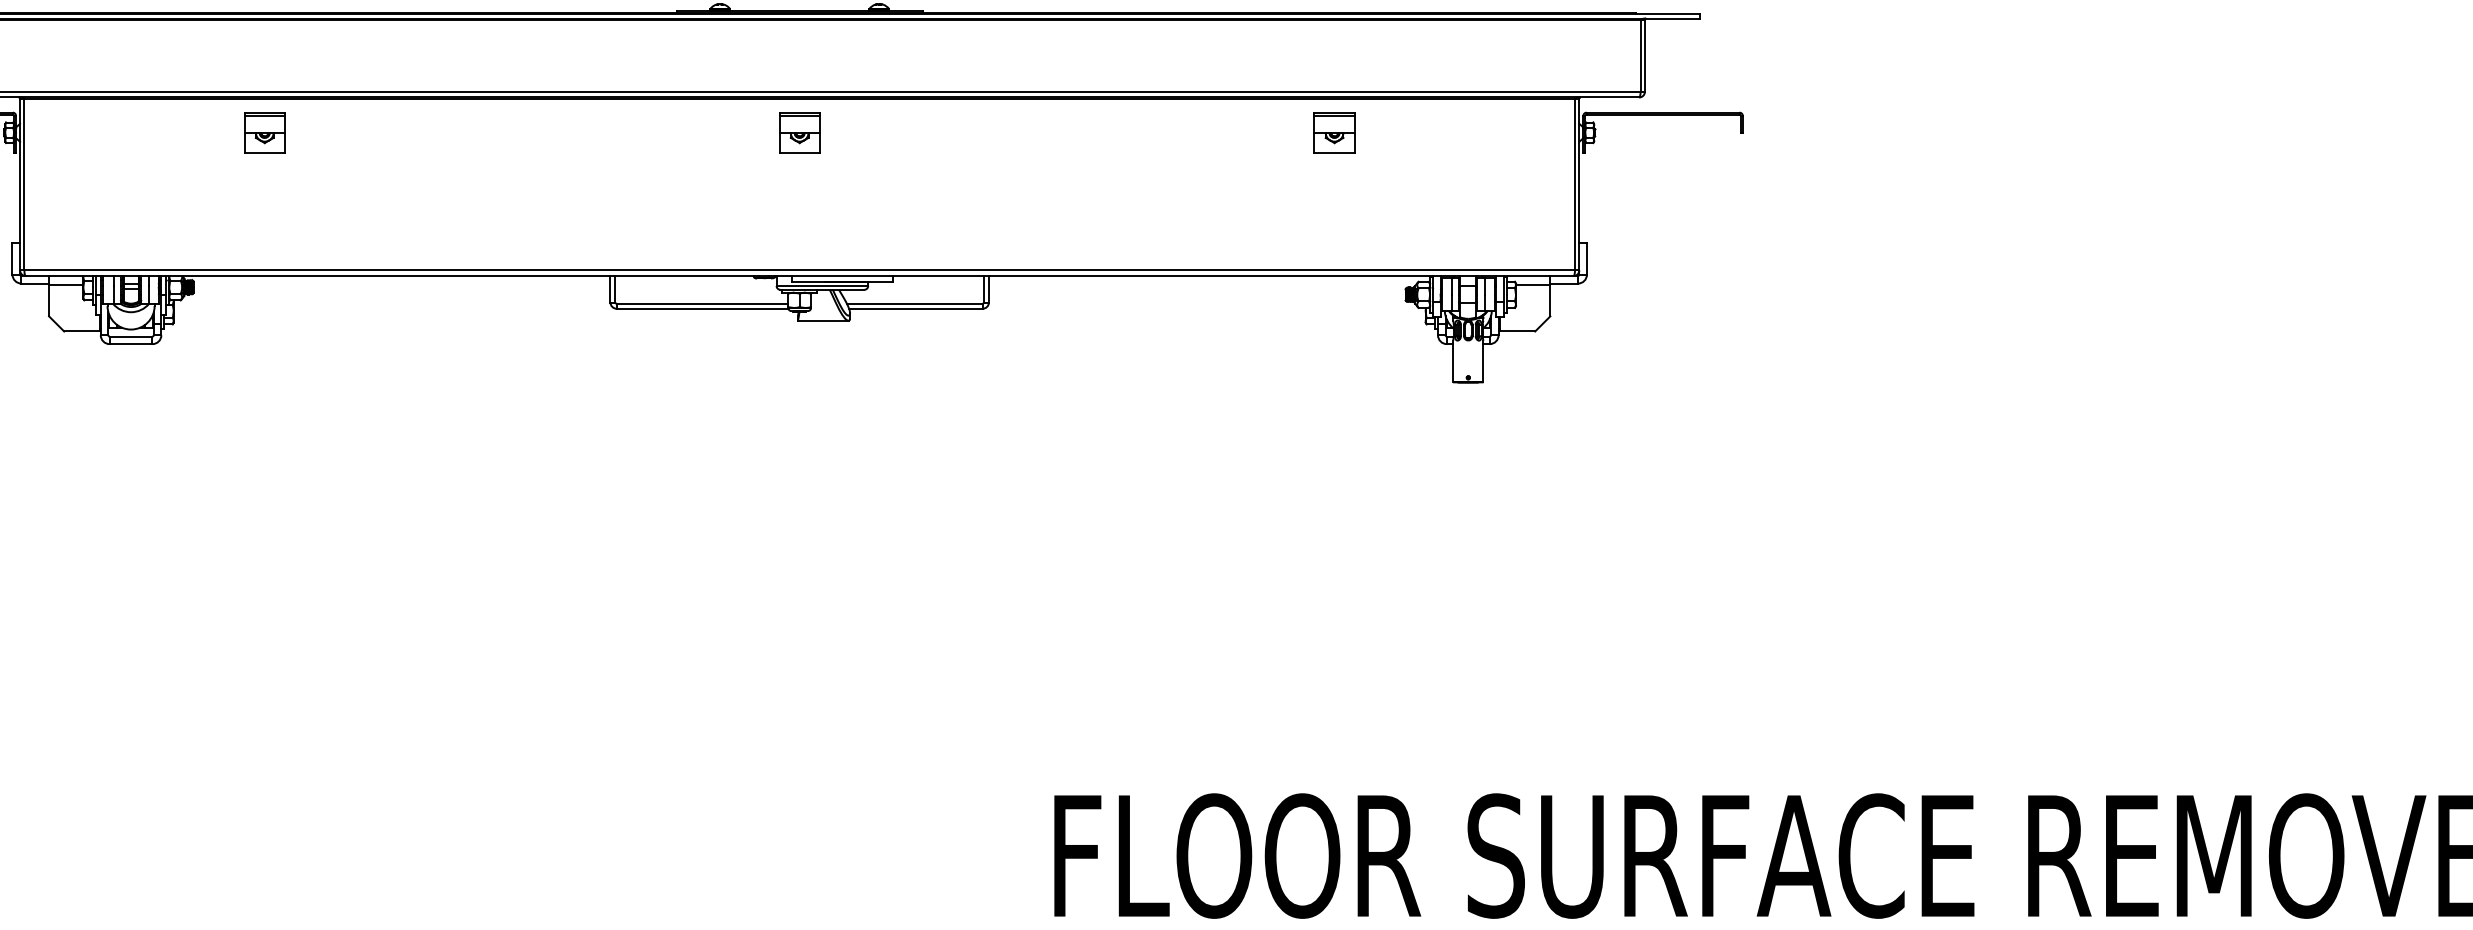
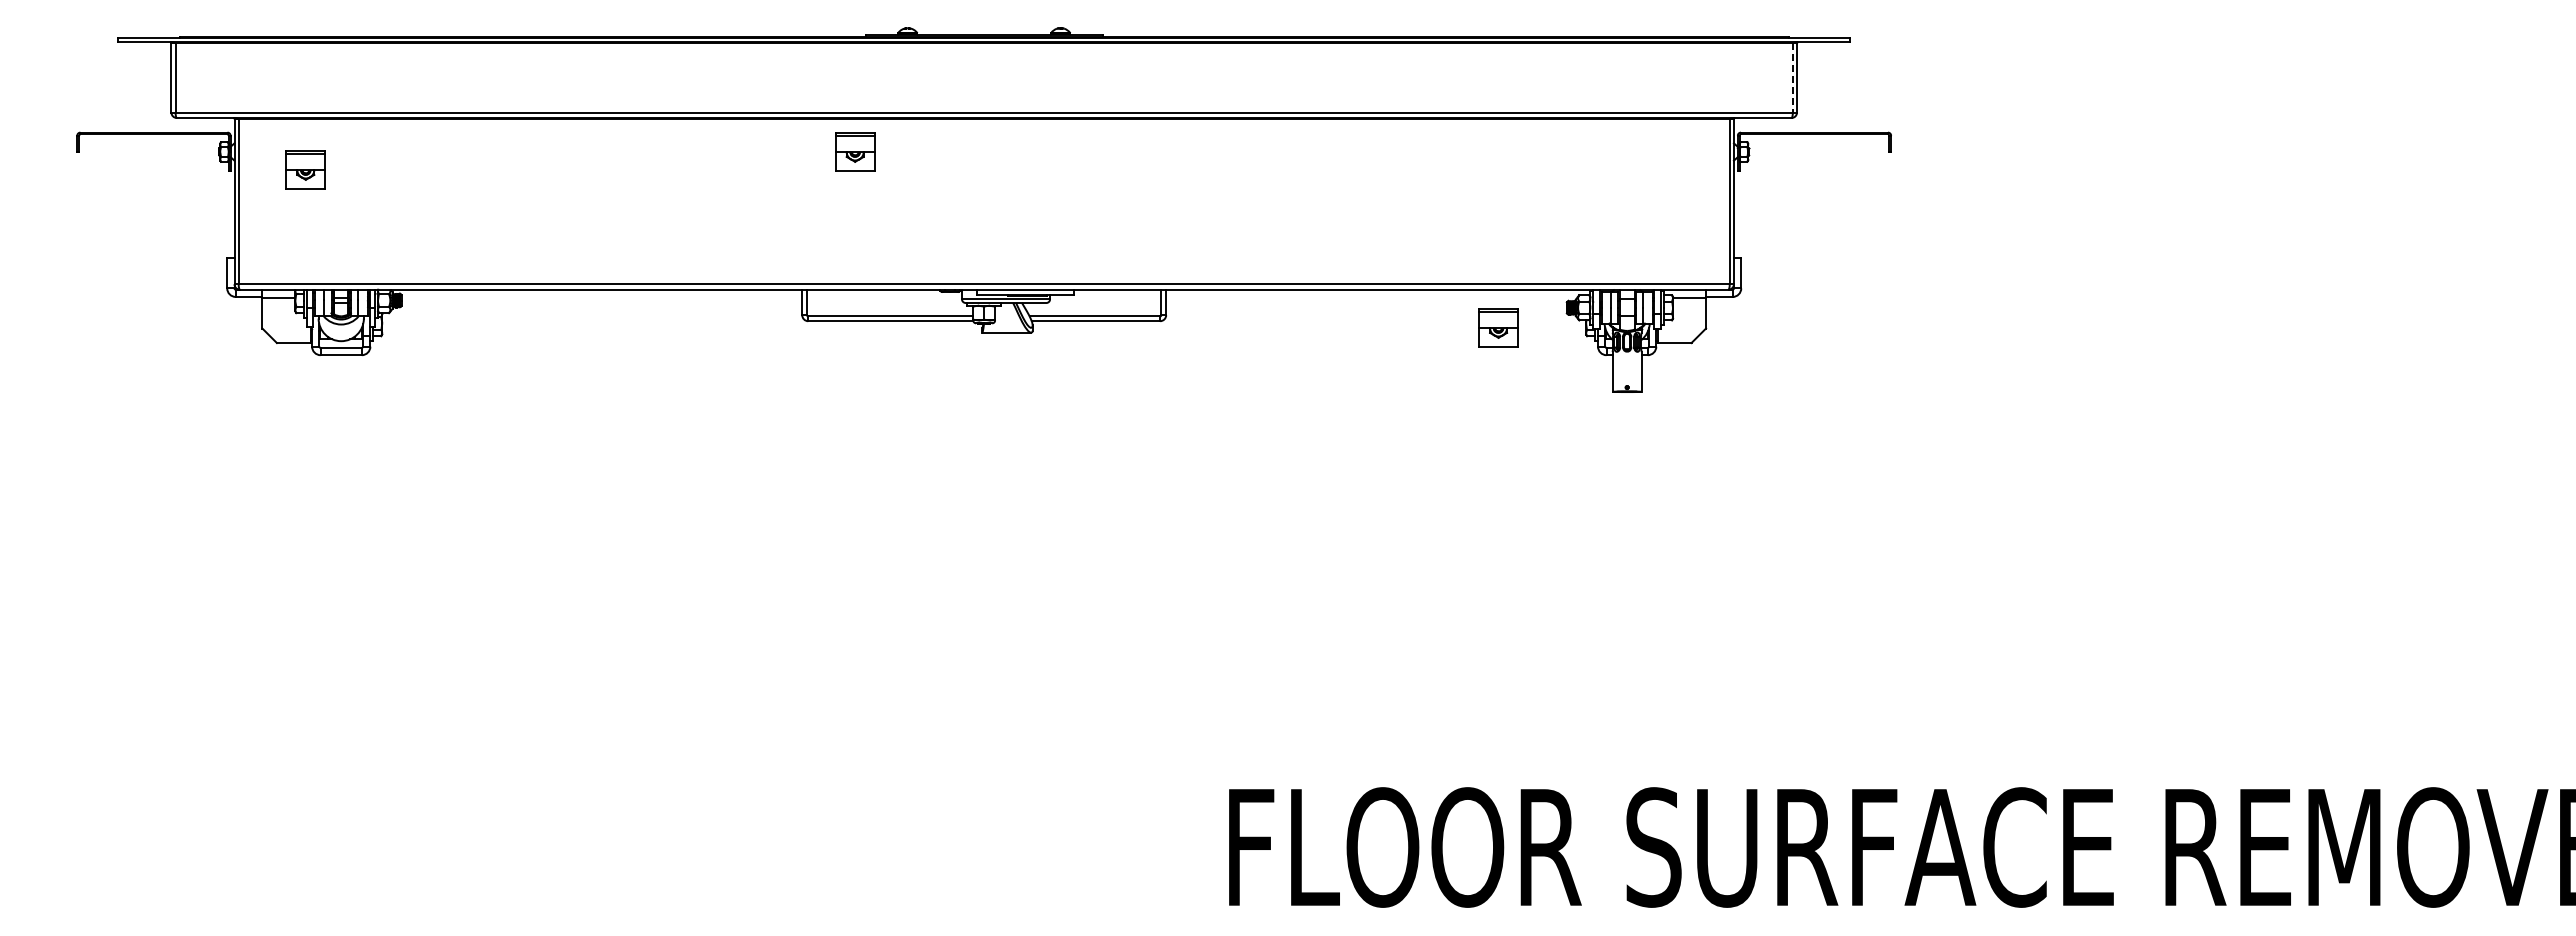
line: (1640, 55) -> (1792, 77), solid -> dashed
part: (264, 132) -> (305, 169), moved
part: (800, 132) -> (855, 151), moved
part: (1334, 132) -> (1498, 327), moved

